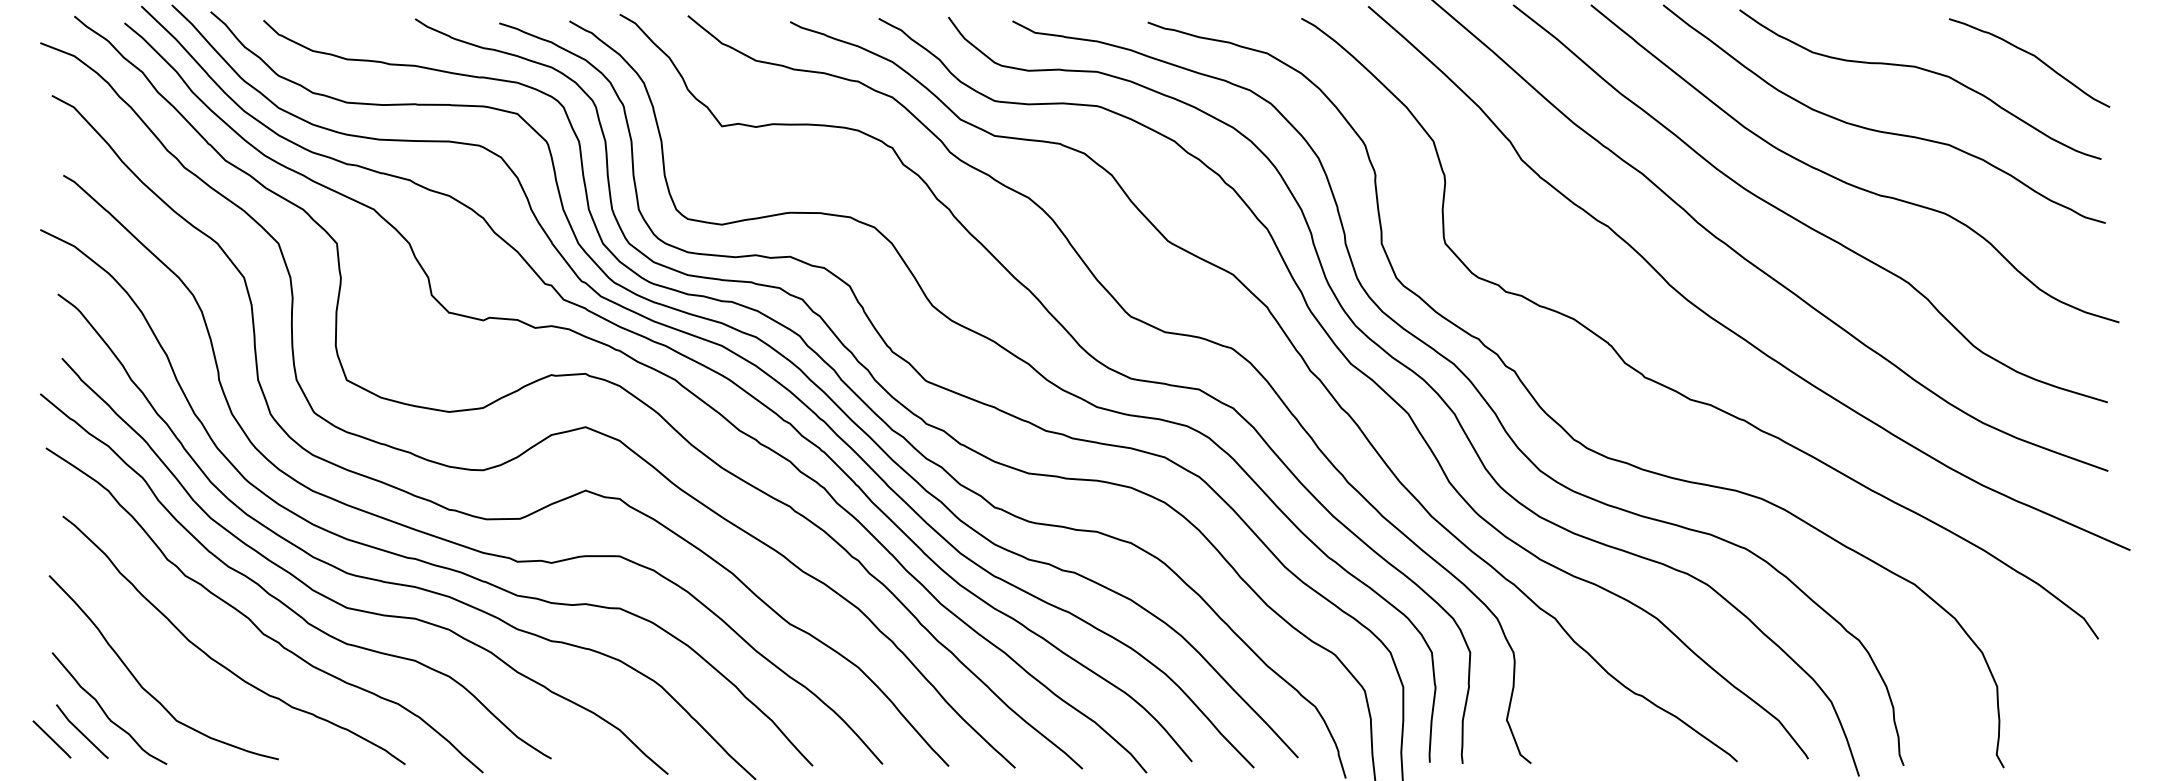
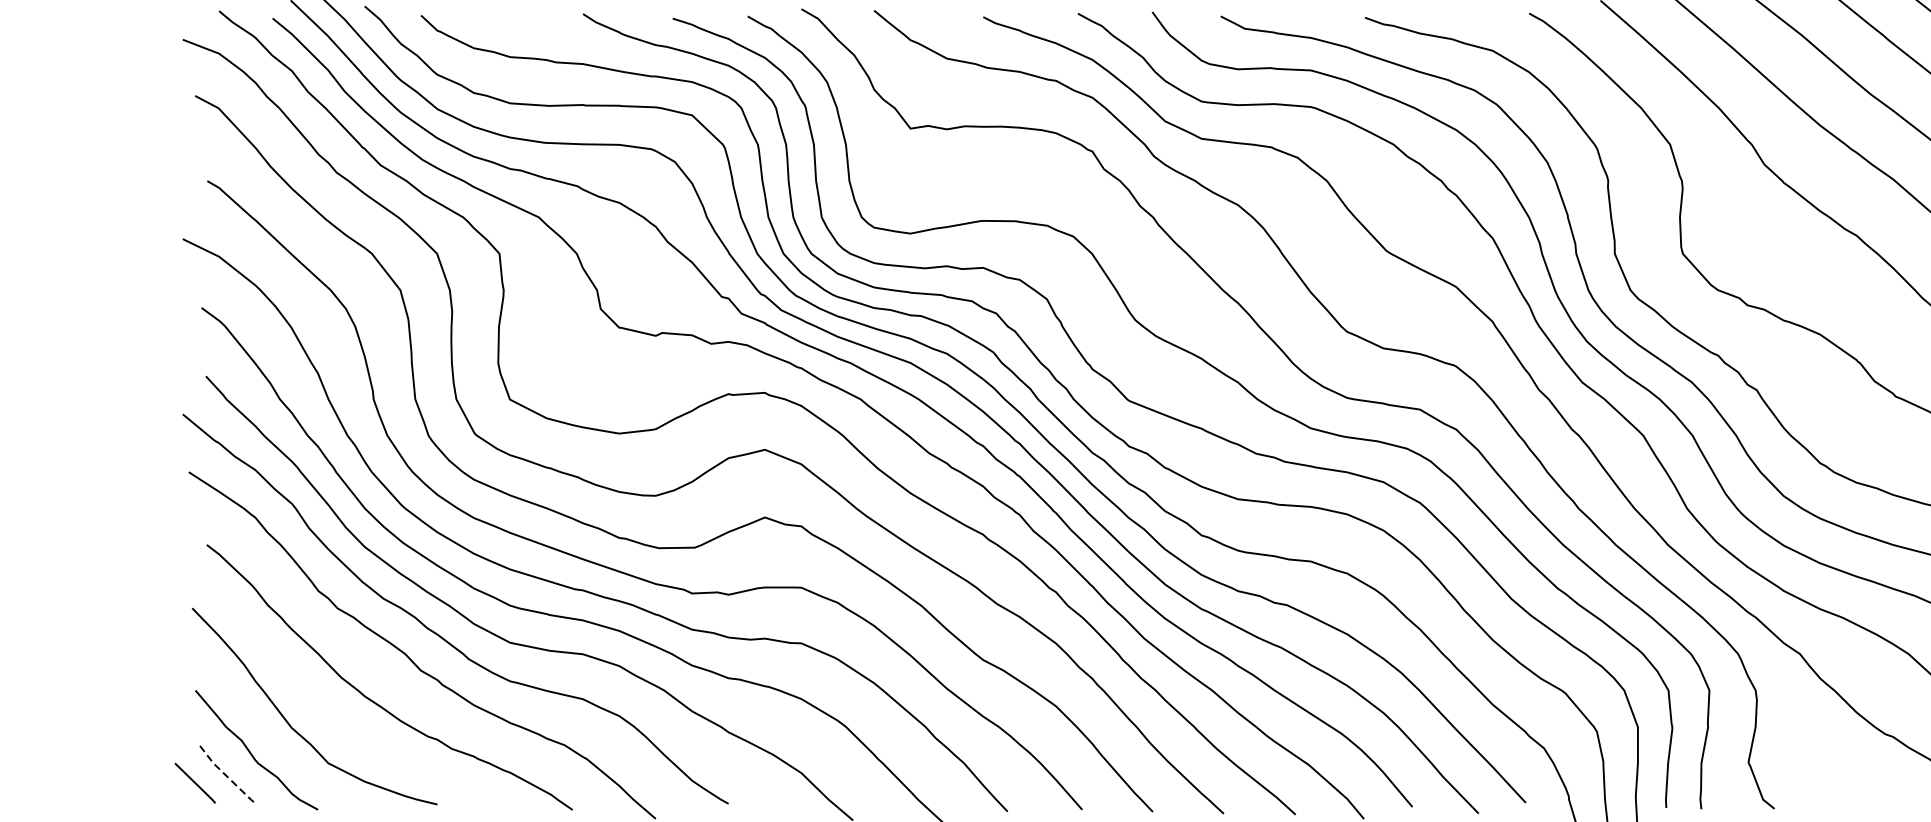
line: (81, 733) -> (226, 776), solid -> dashed

